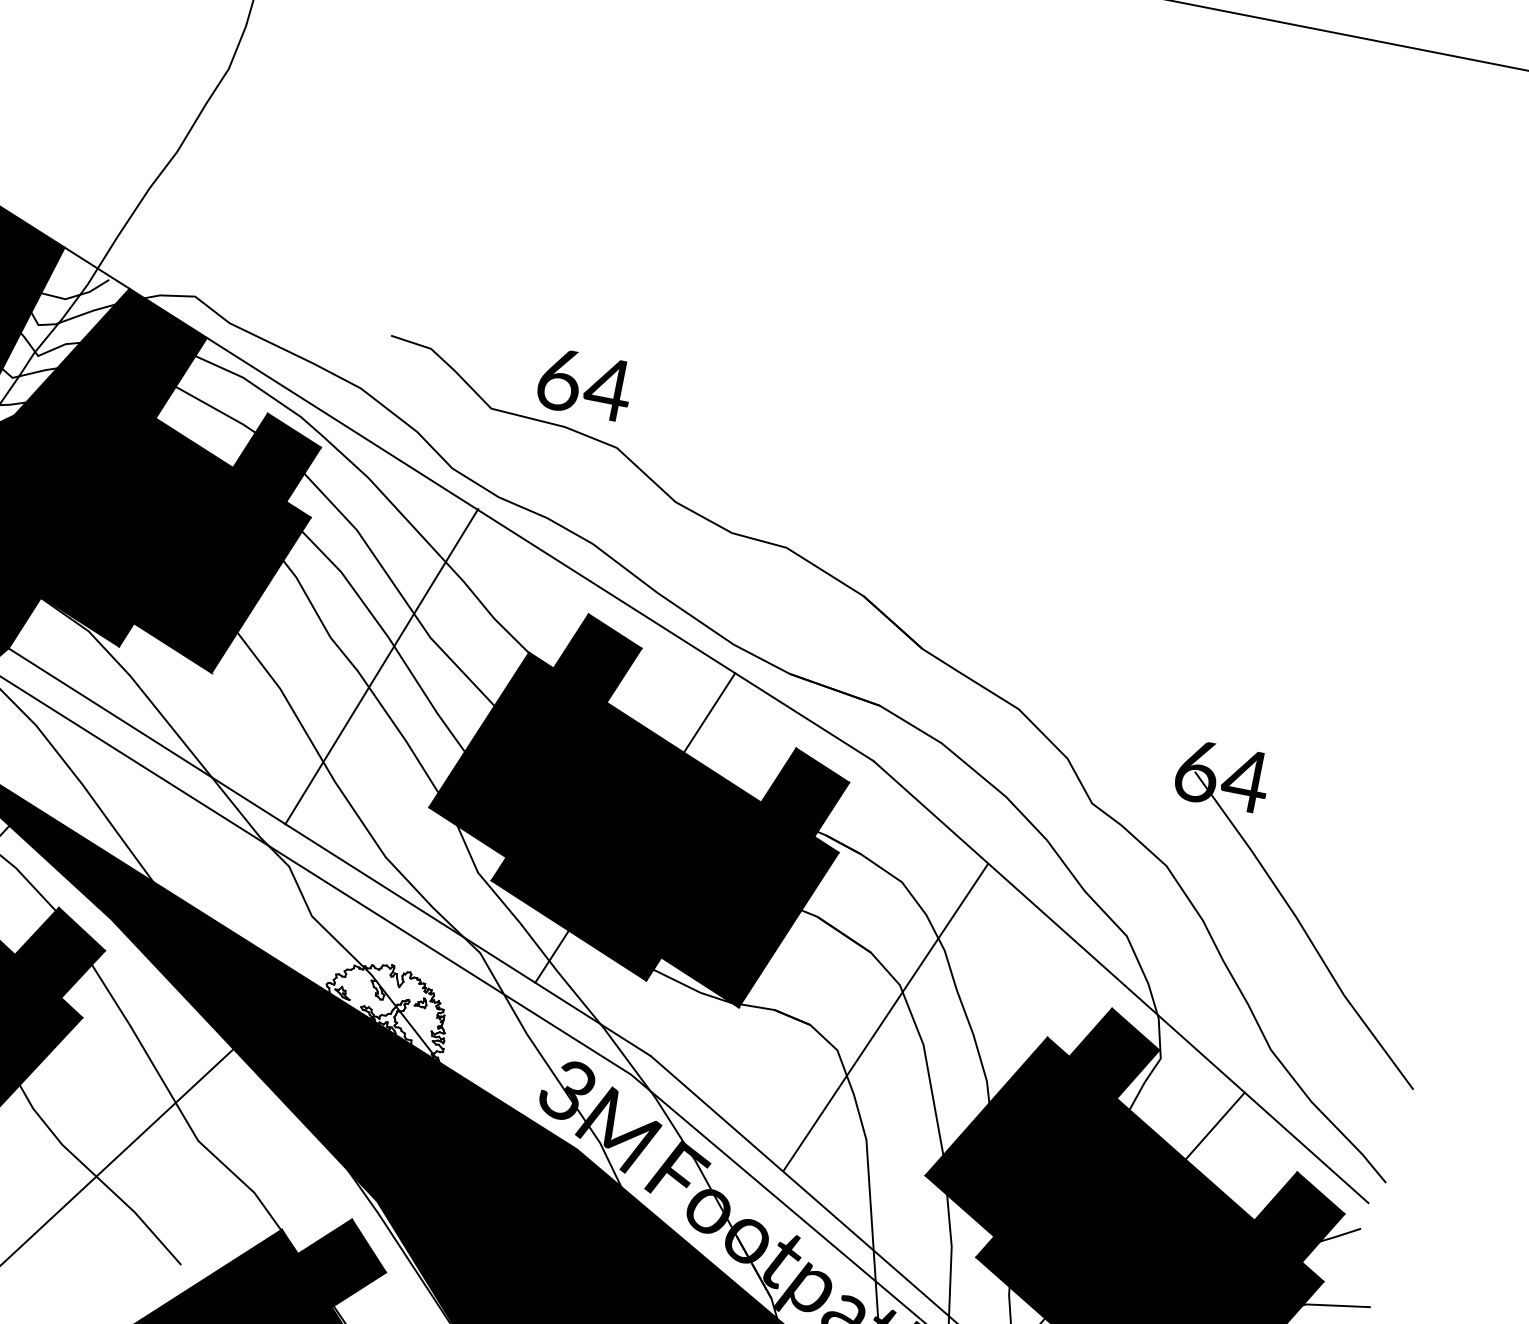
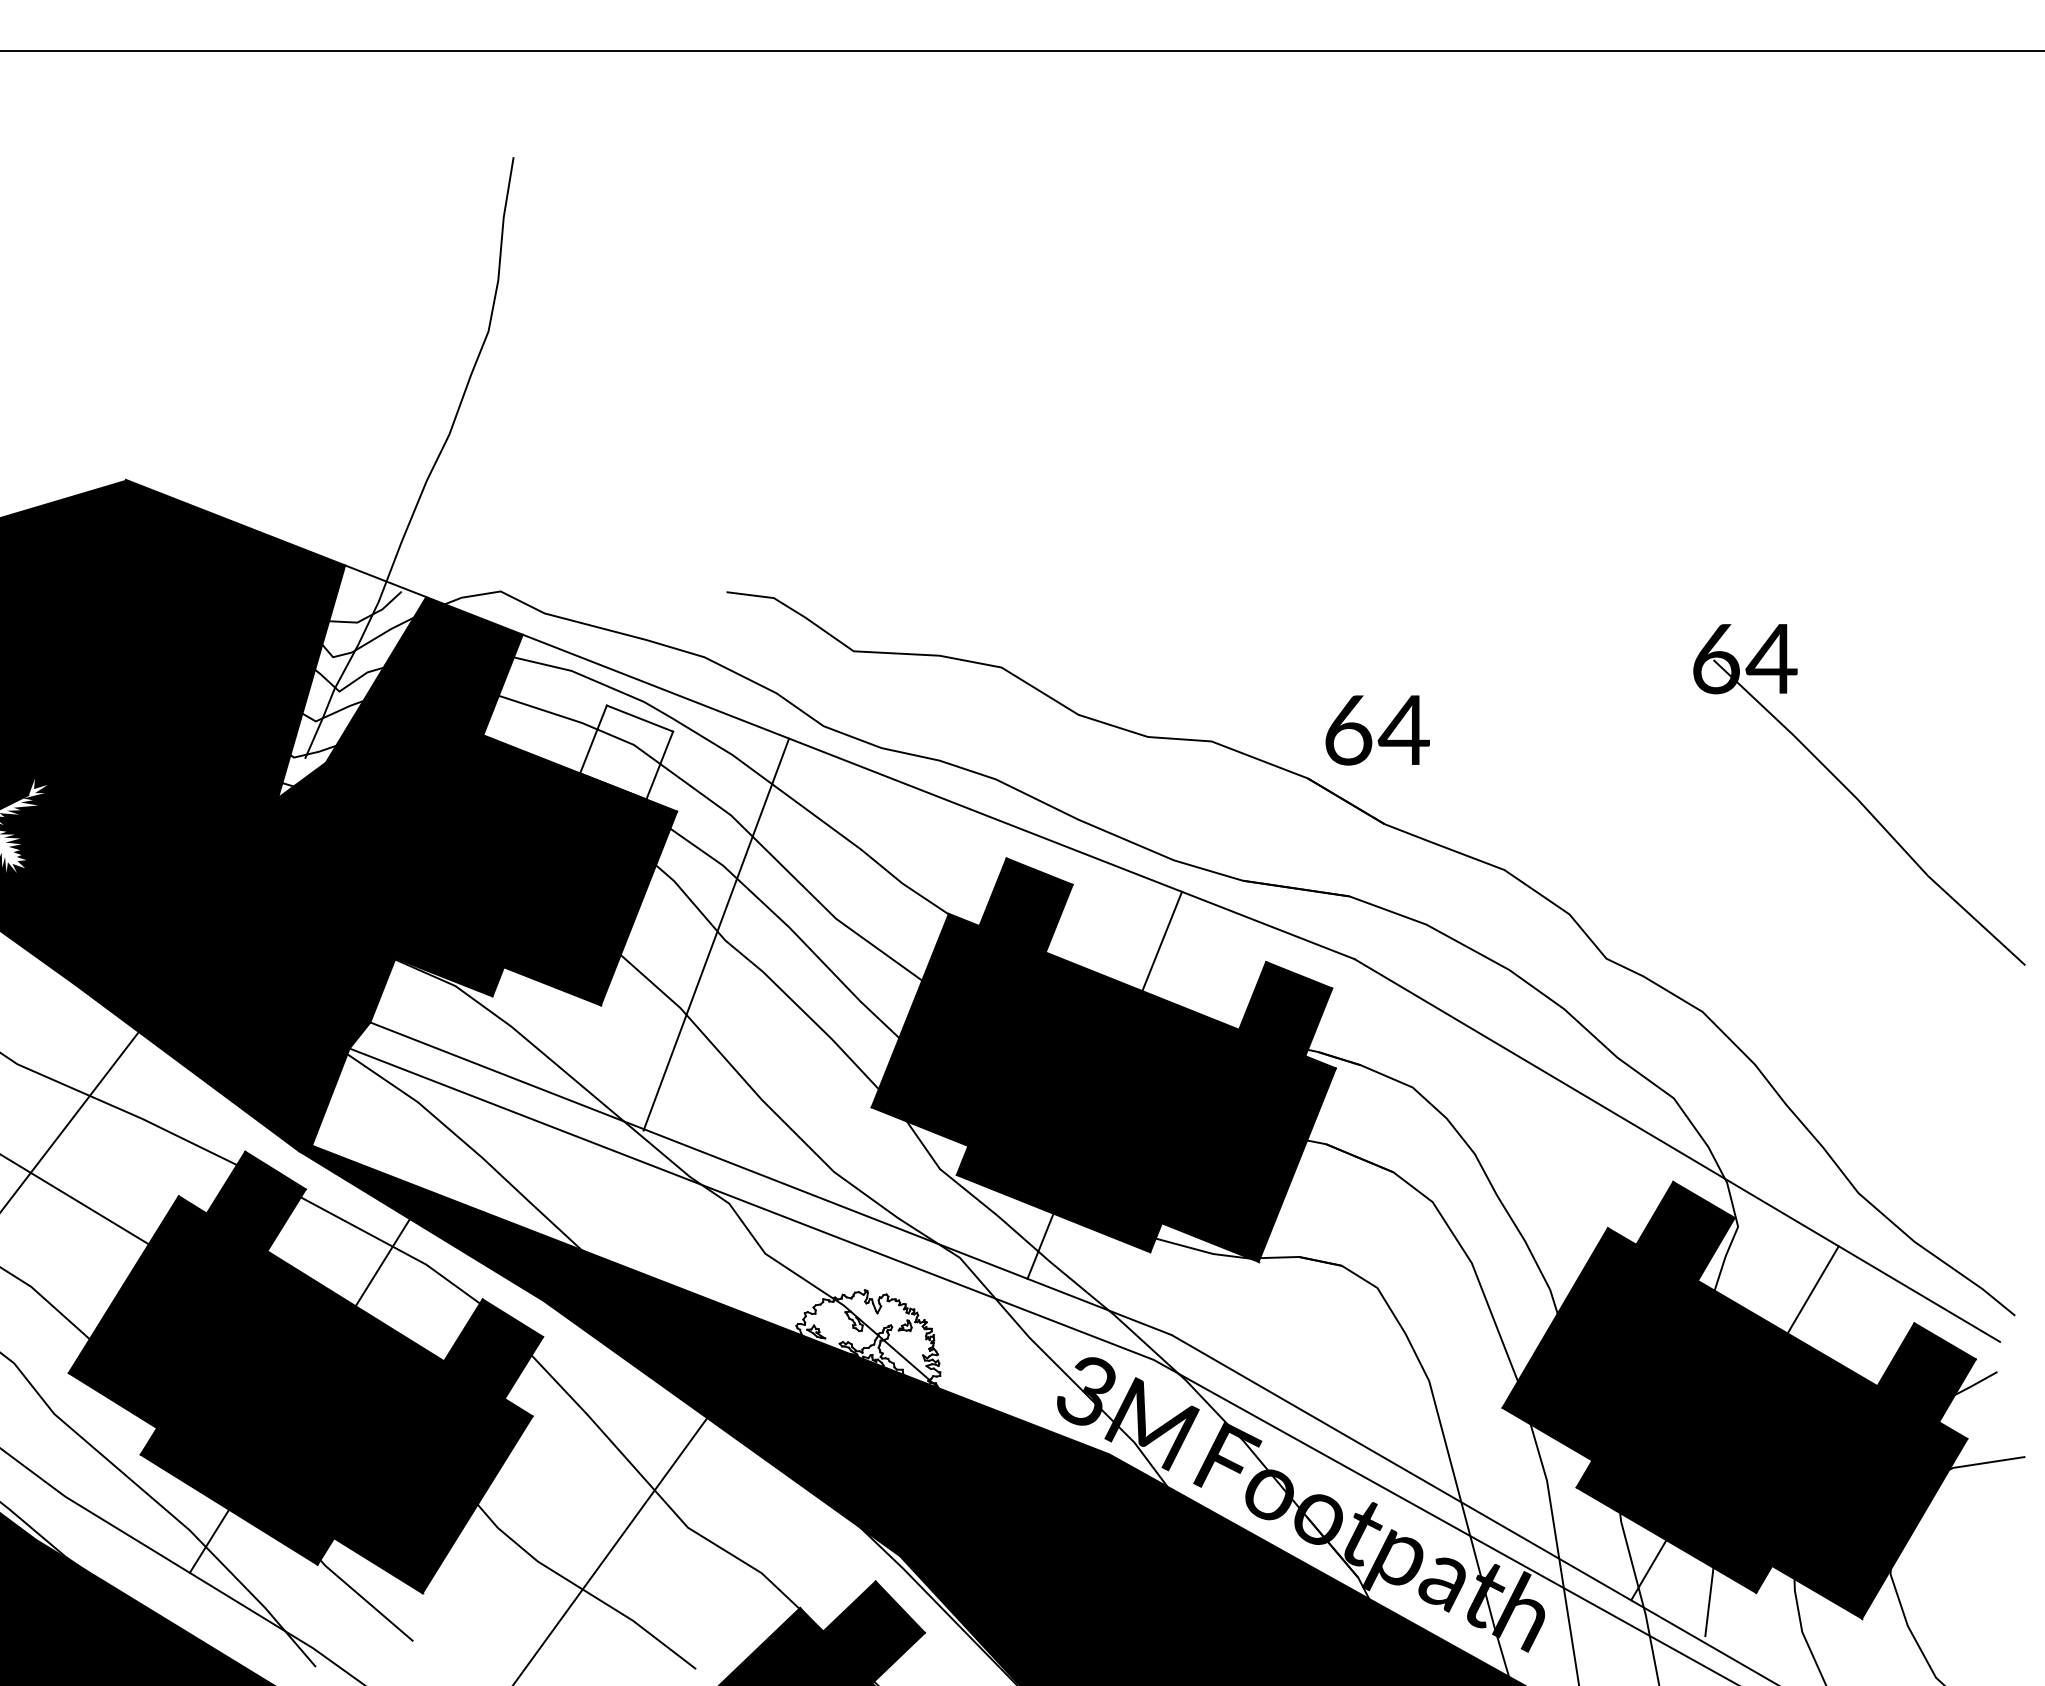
text: (584, 384) -> (1377, 730), moved
fill: (276, 457) -> (626, 752), removed
line: (381, 666) -> (716, 934), moved
part: (1298, 913) -> (1859, 794), moved
line: (885, 1017) -> (1423, 1241), removed

